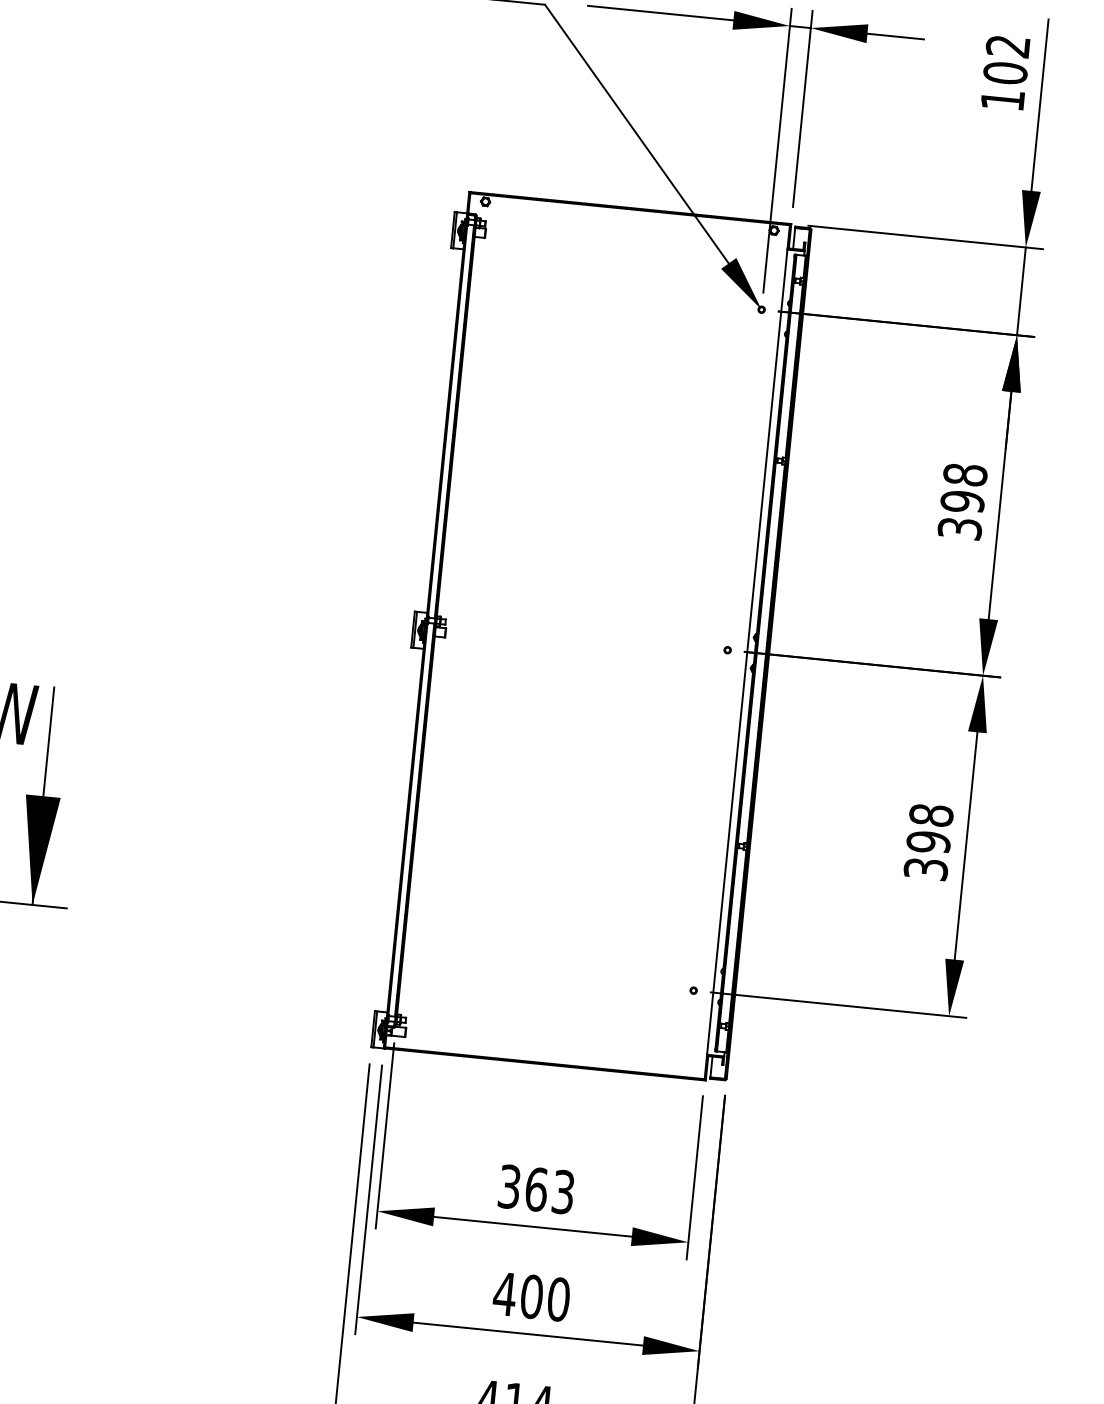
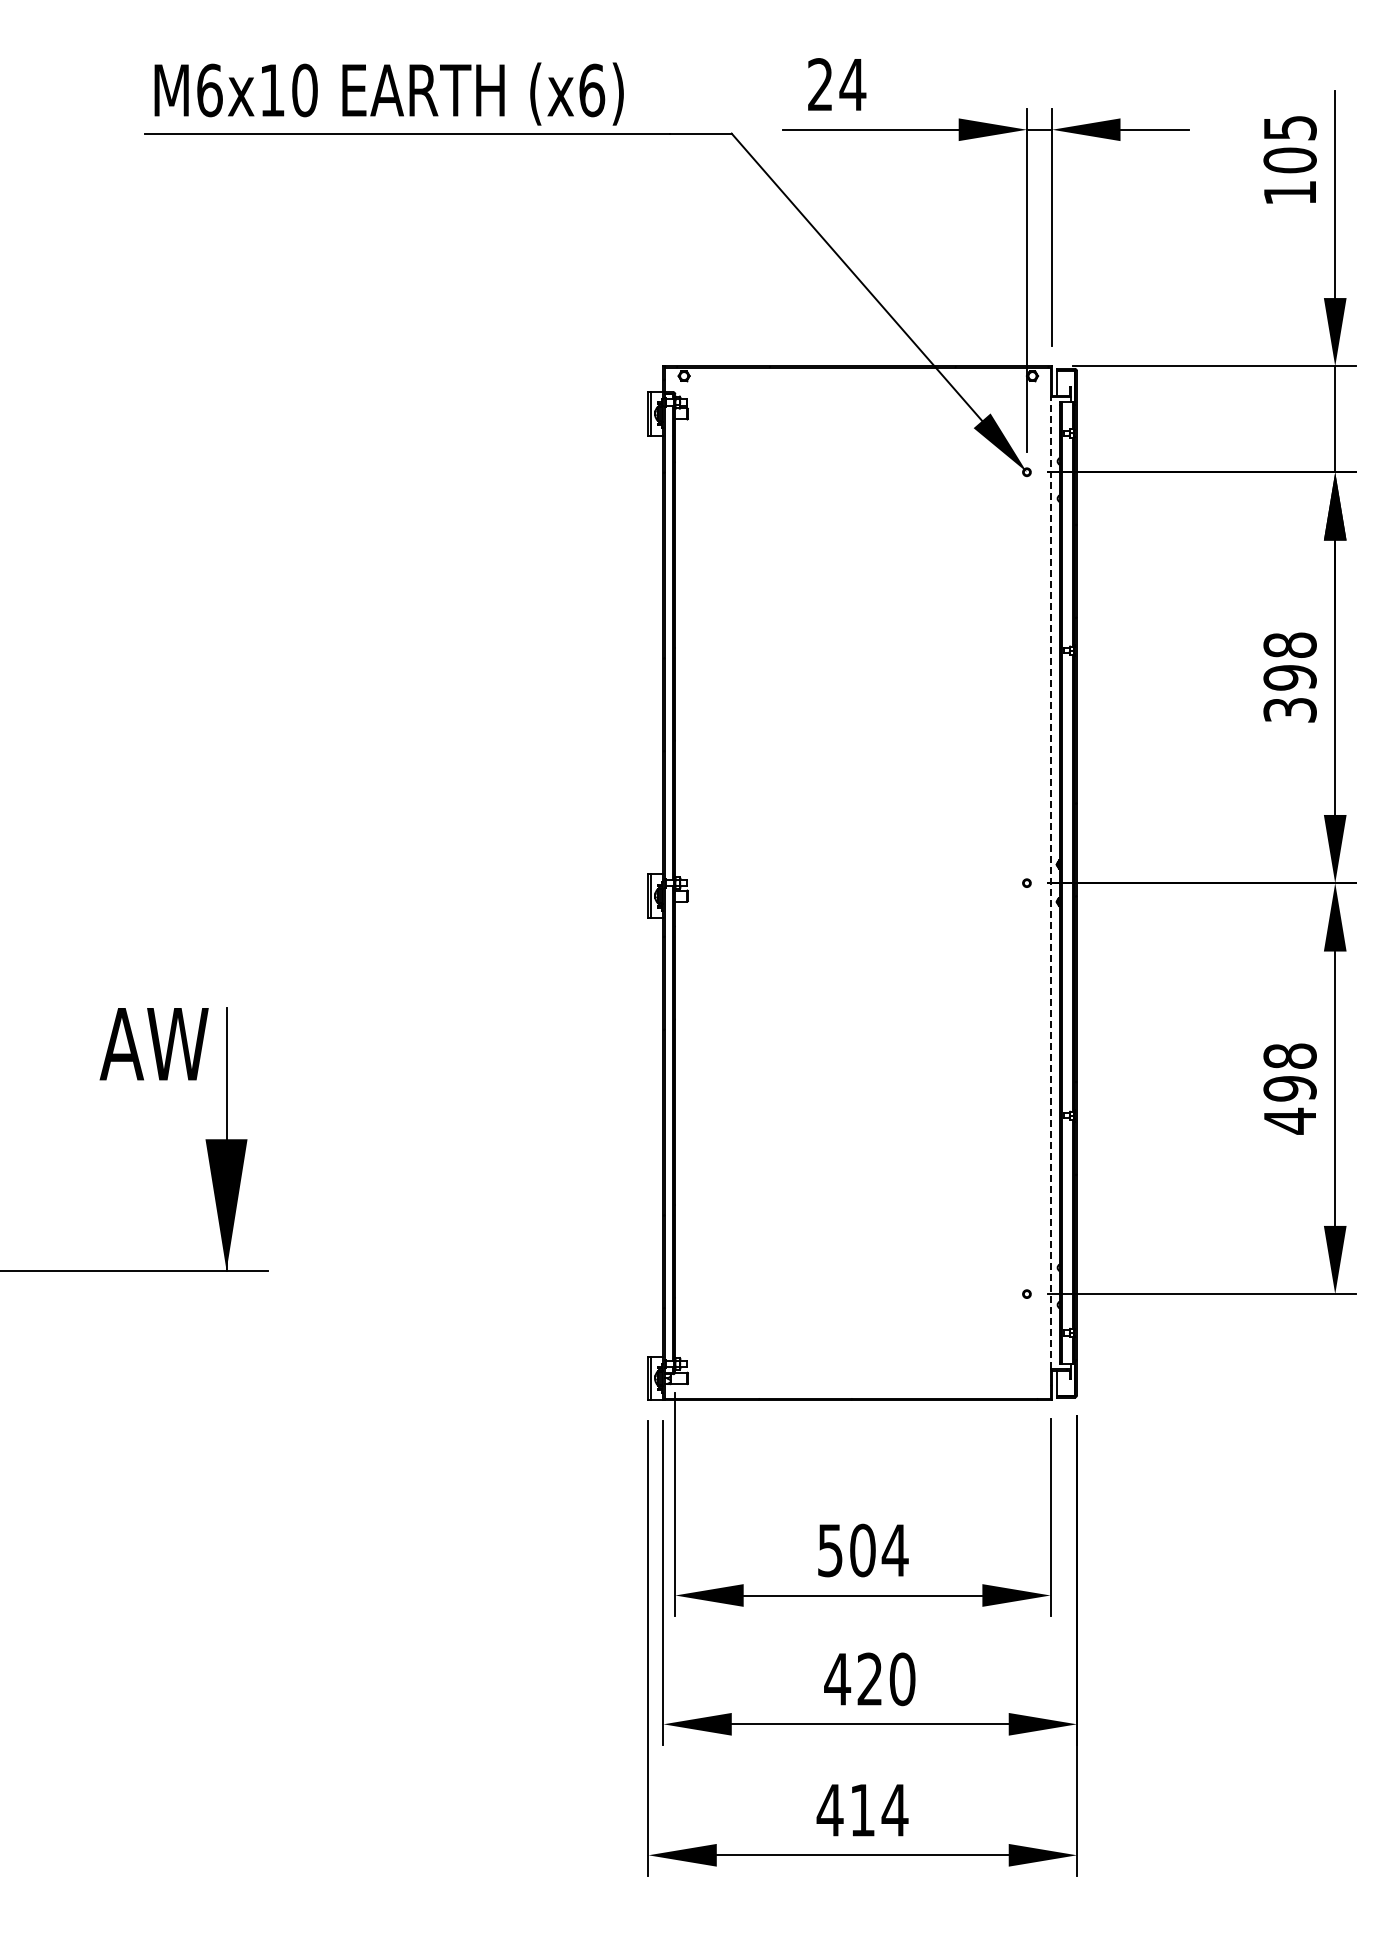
text: (1007, 46) -> (1289, 128), 102 -> 105
line: (747, 652) -> (1050, 883), solid -> dashed
text: (925, 868) -> (1289, 1120), 398 -> 498
text: (537, 1189) -> (863, 1550), 363 -> 504
text: (531, 1296) -> (869, 1679), 400 -> 420

